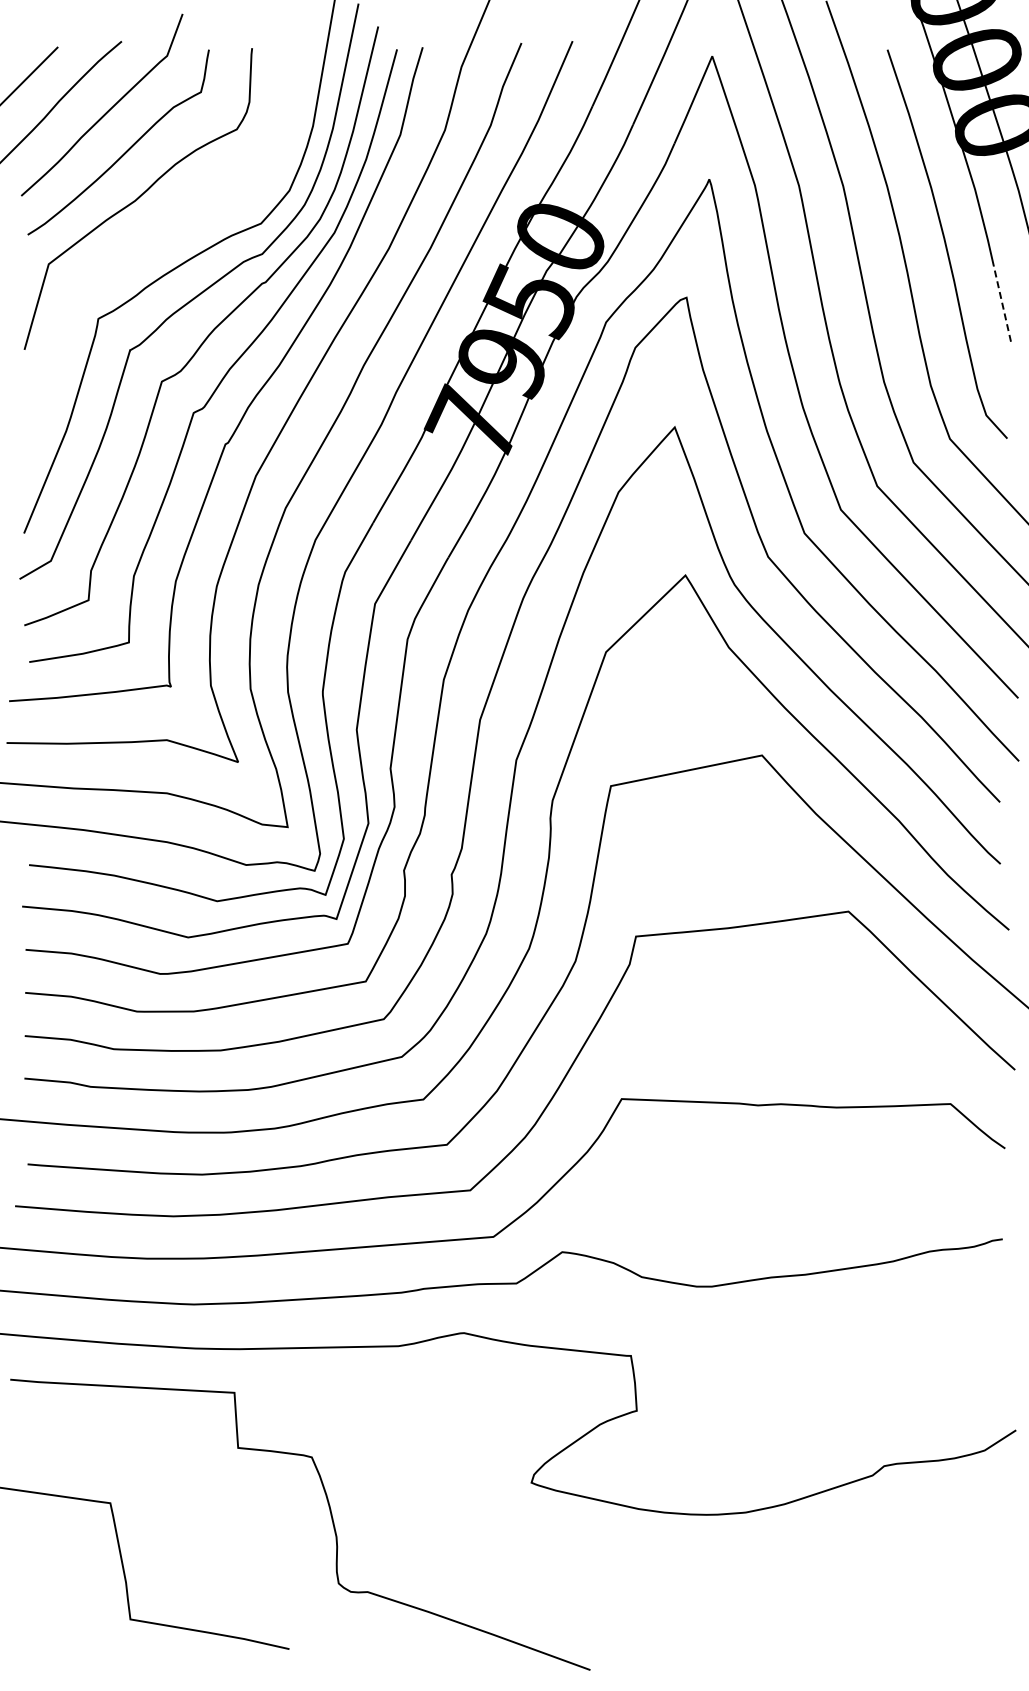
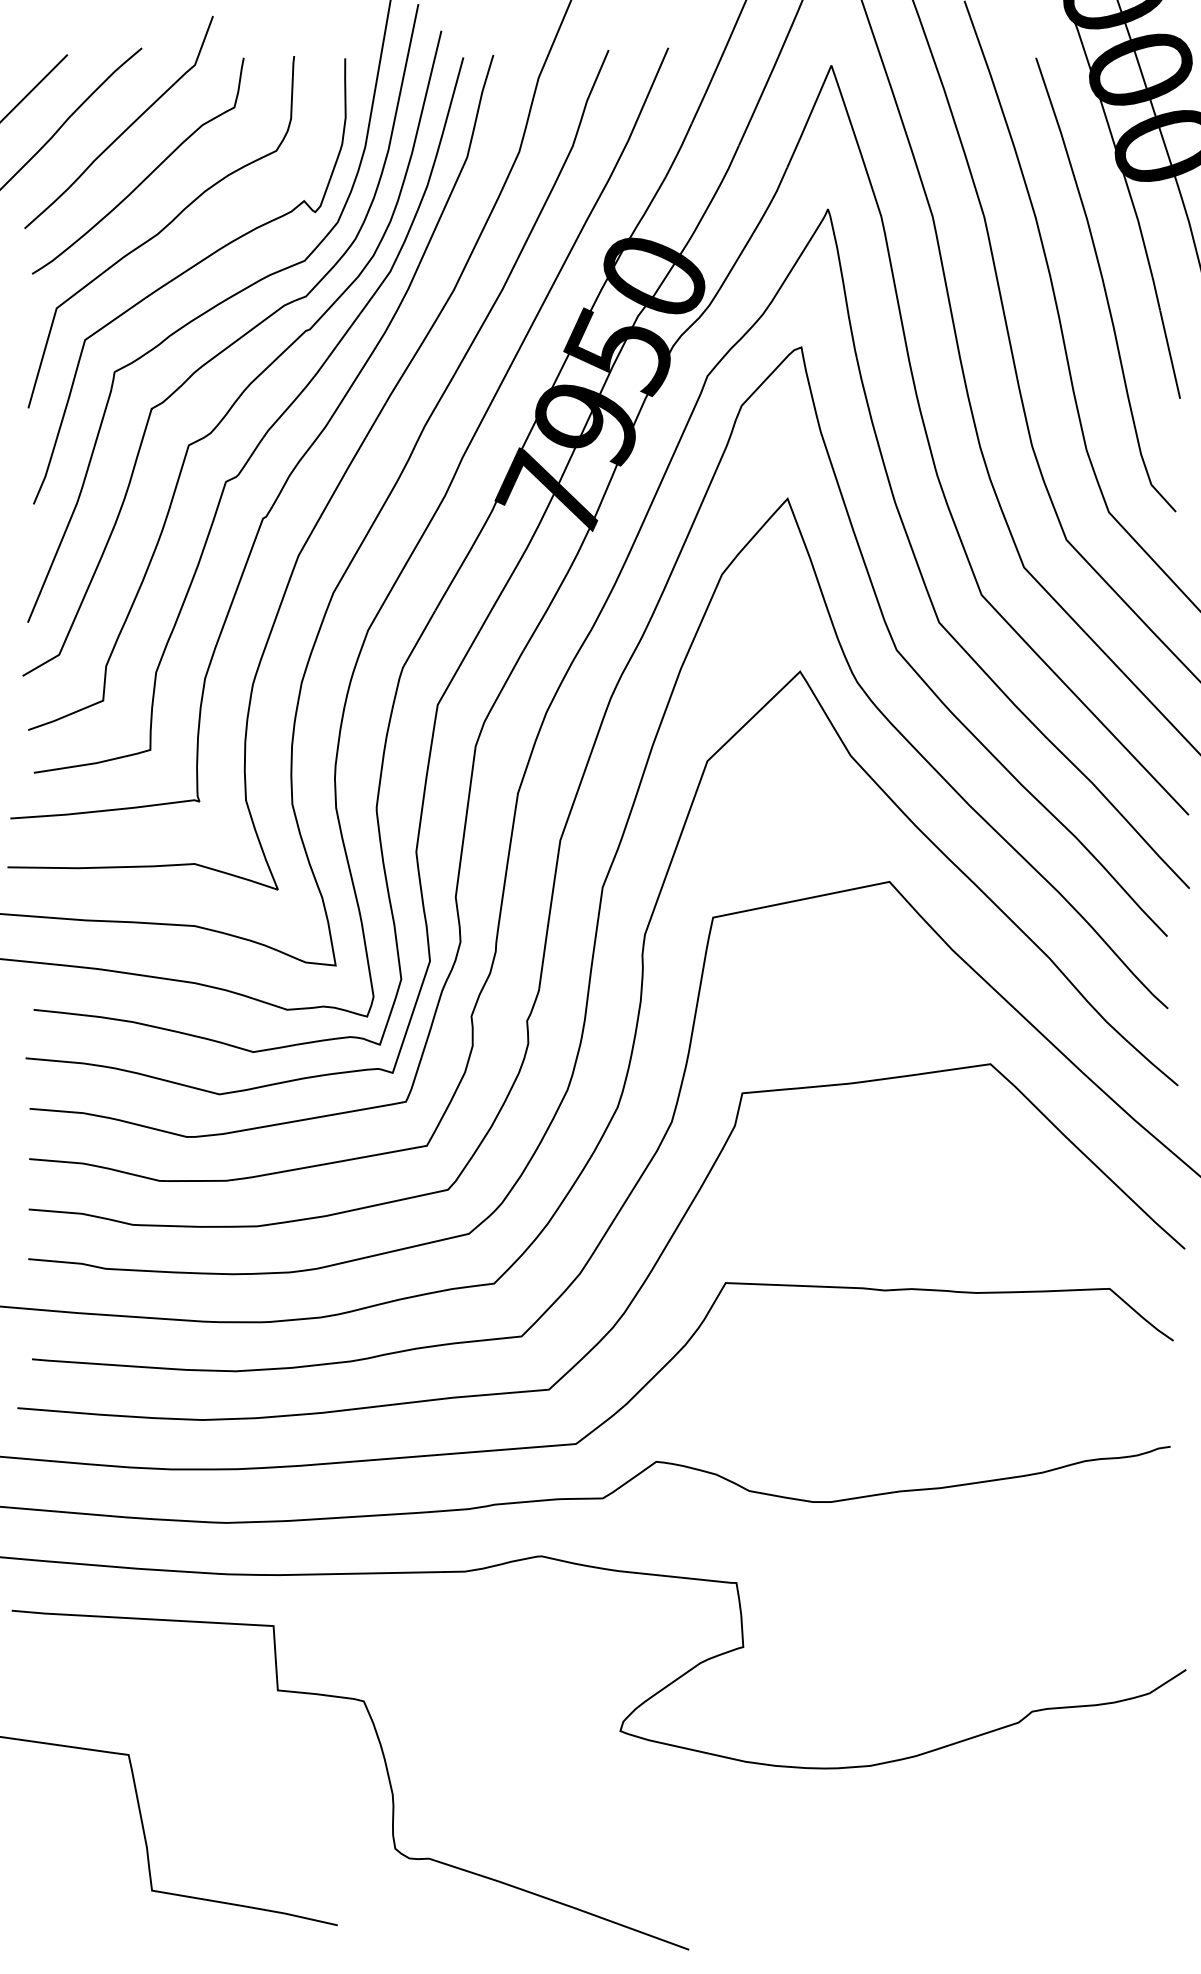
curve: (158, 234) -> (184, 273), added
line: (1002, 304) -> (1170, 355), dashed -> solid

